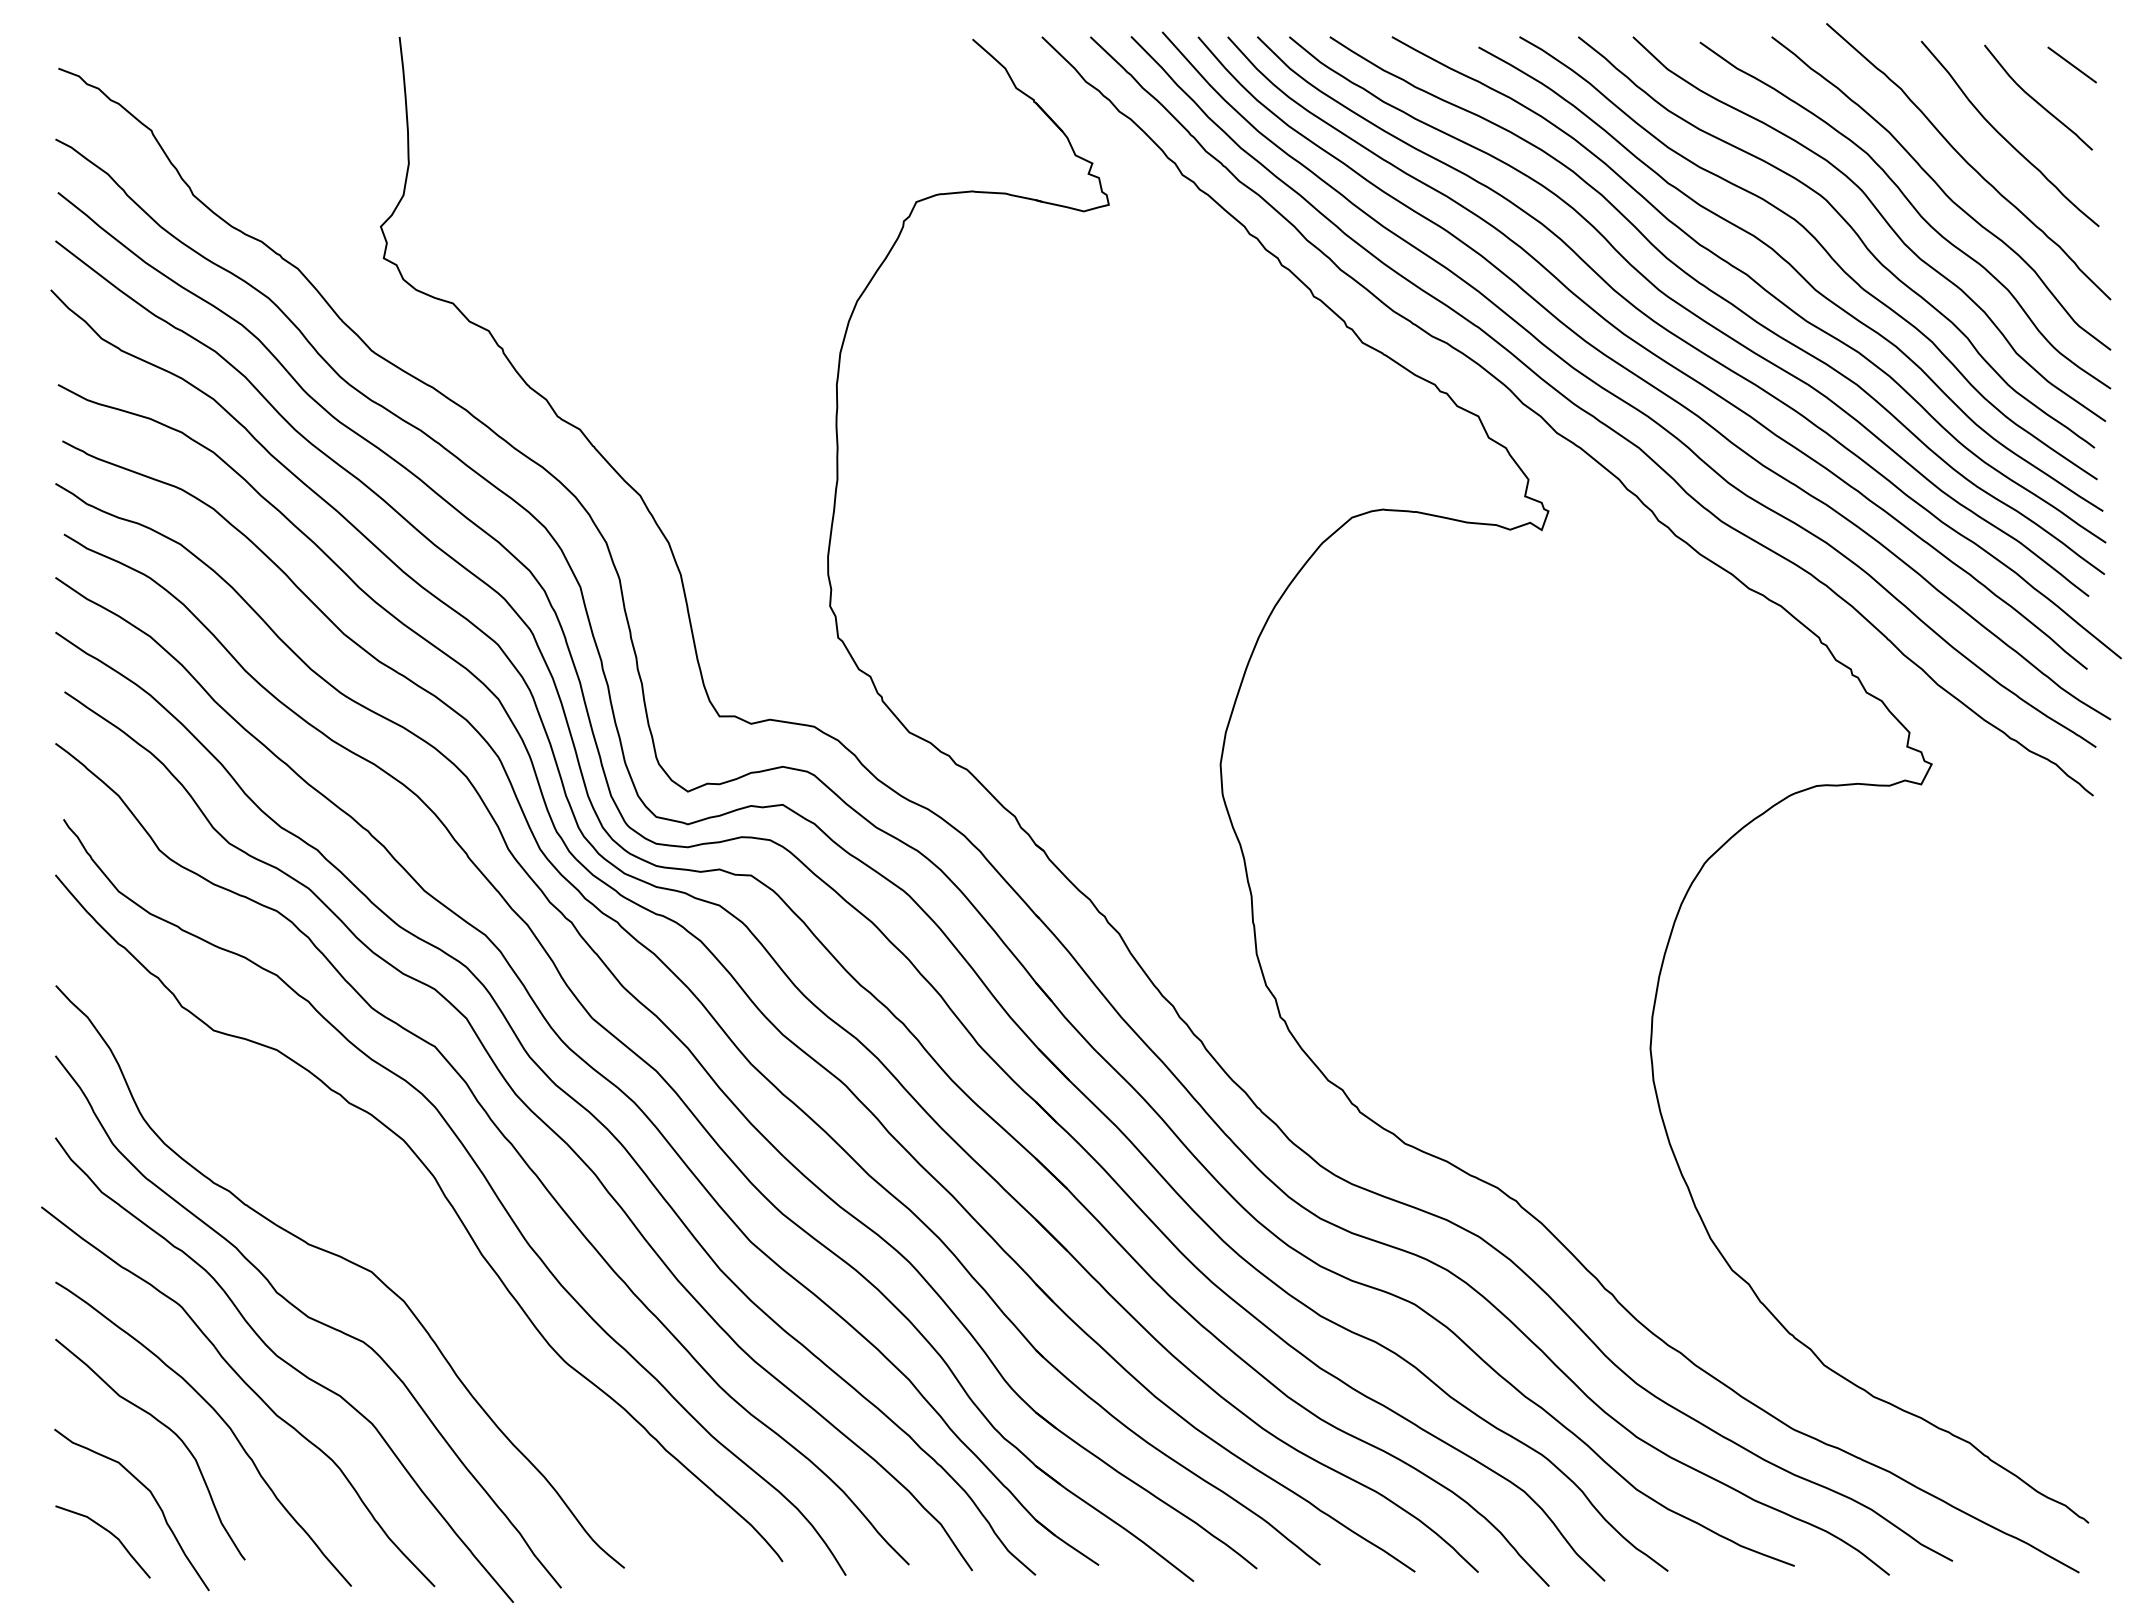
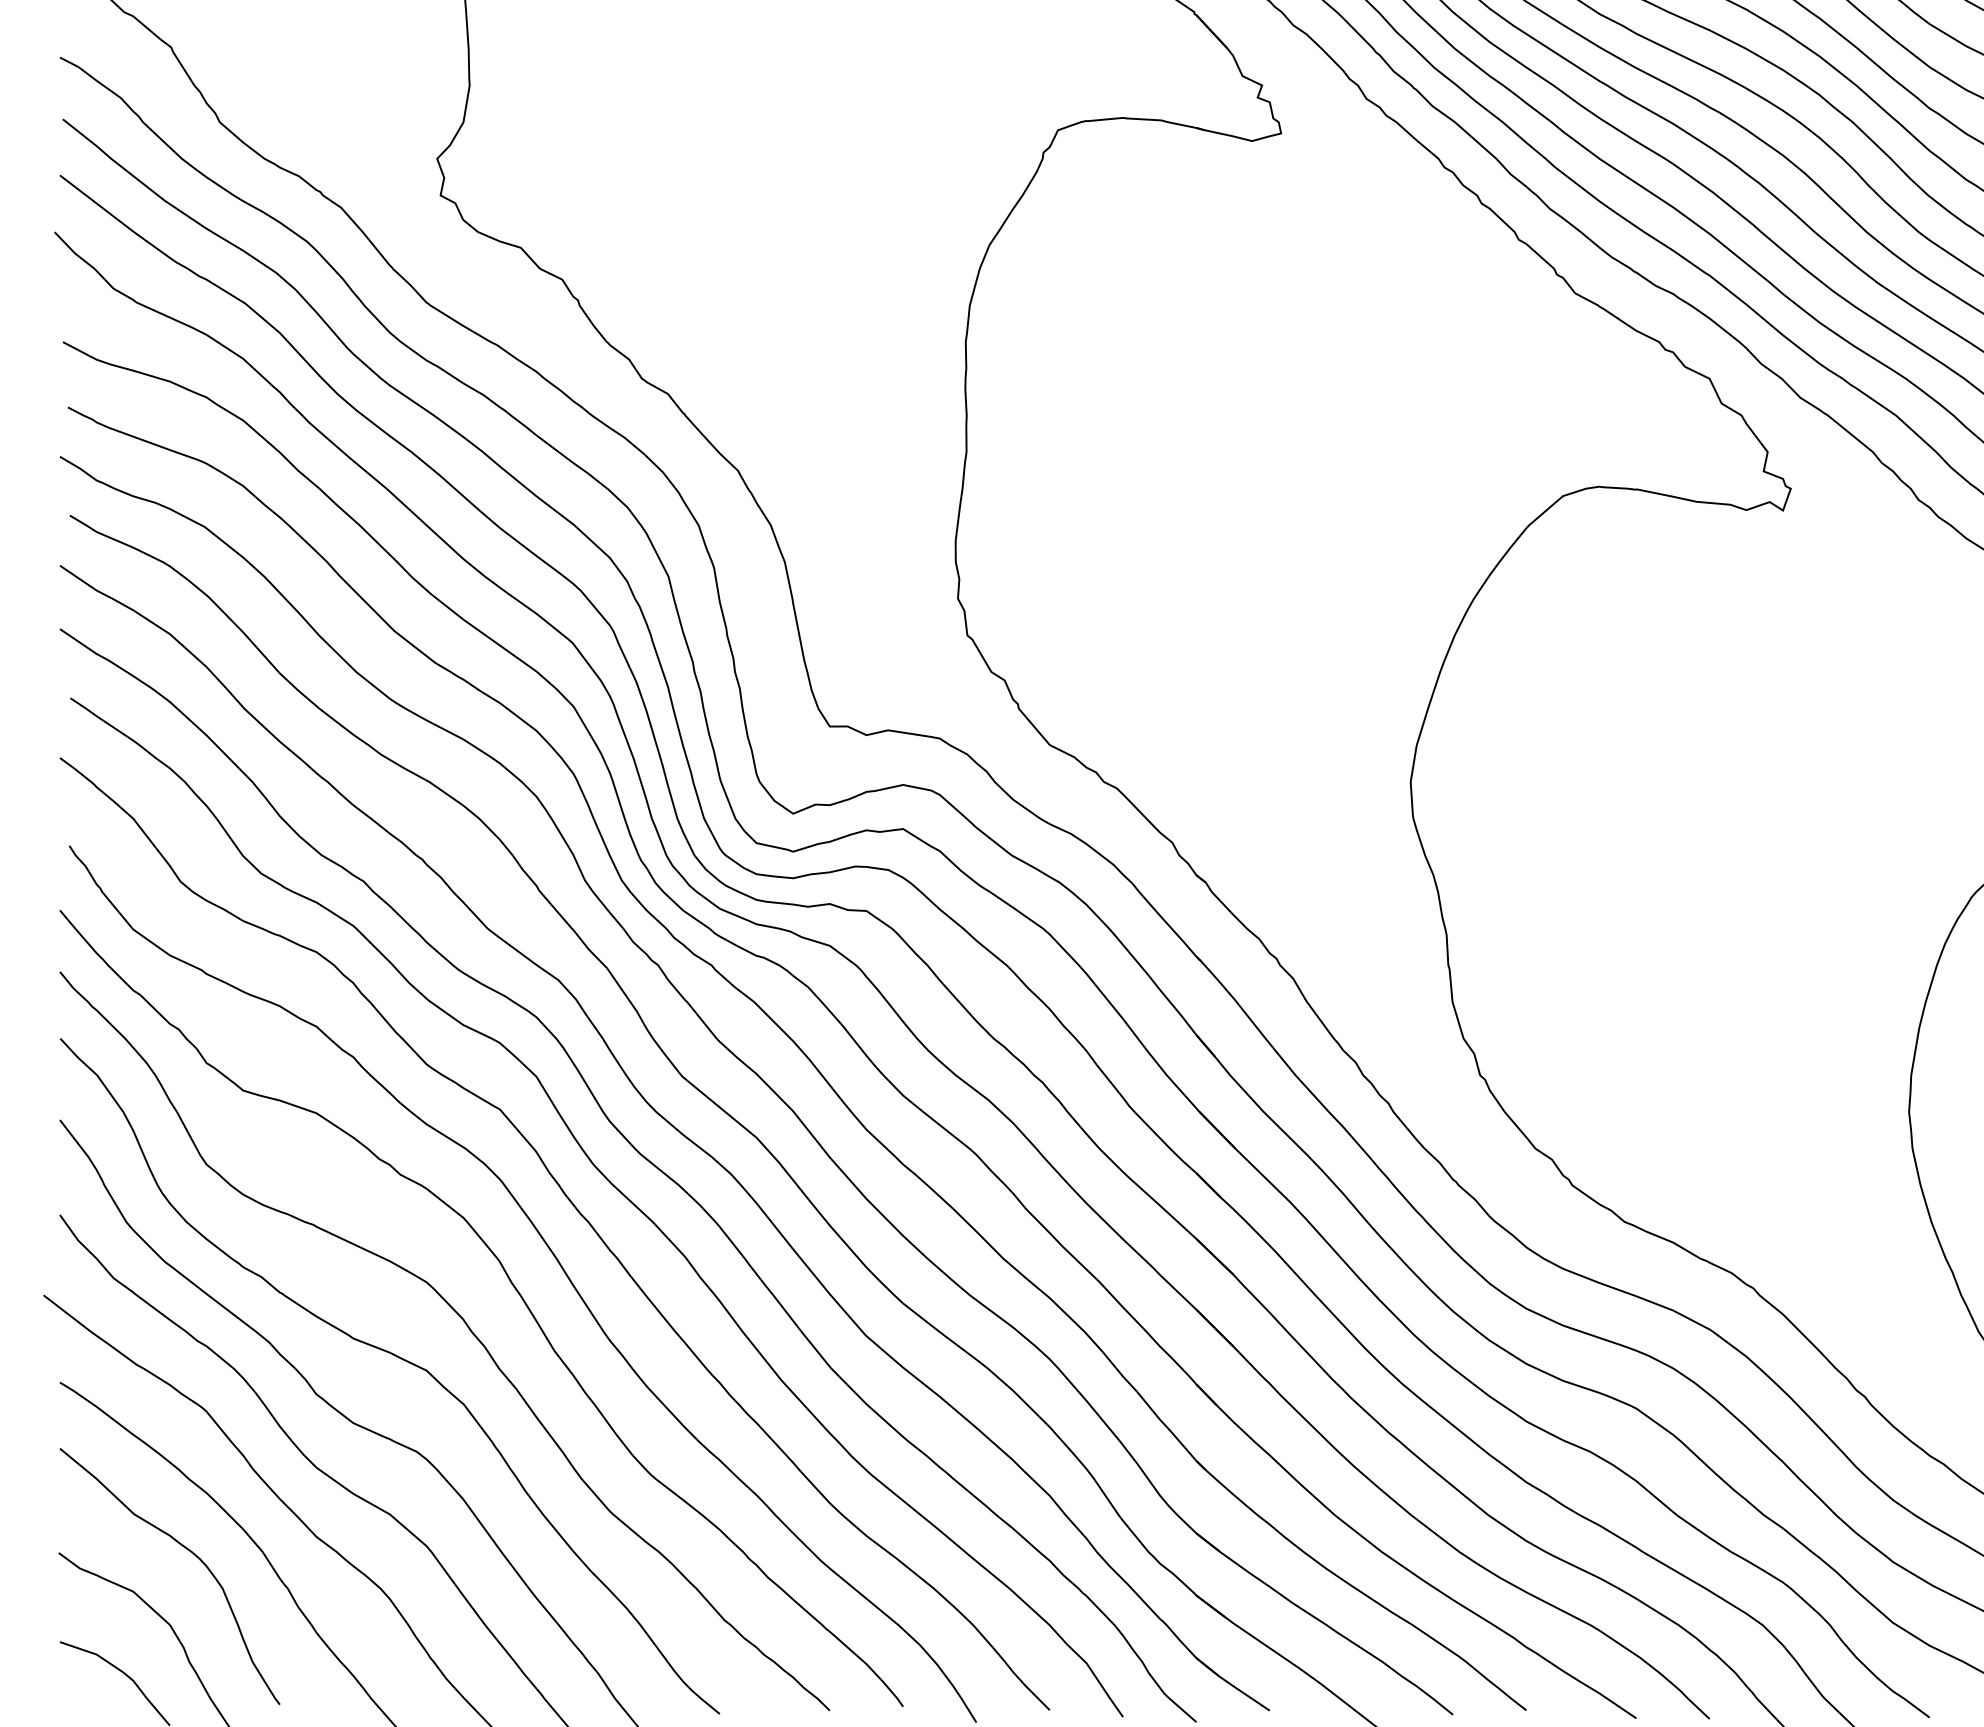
curve: (406, 1234) -> (466, 1327), added

